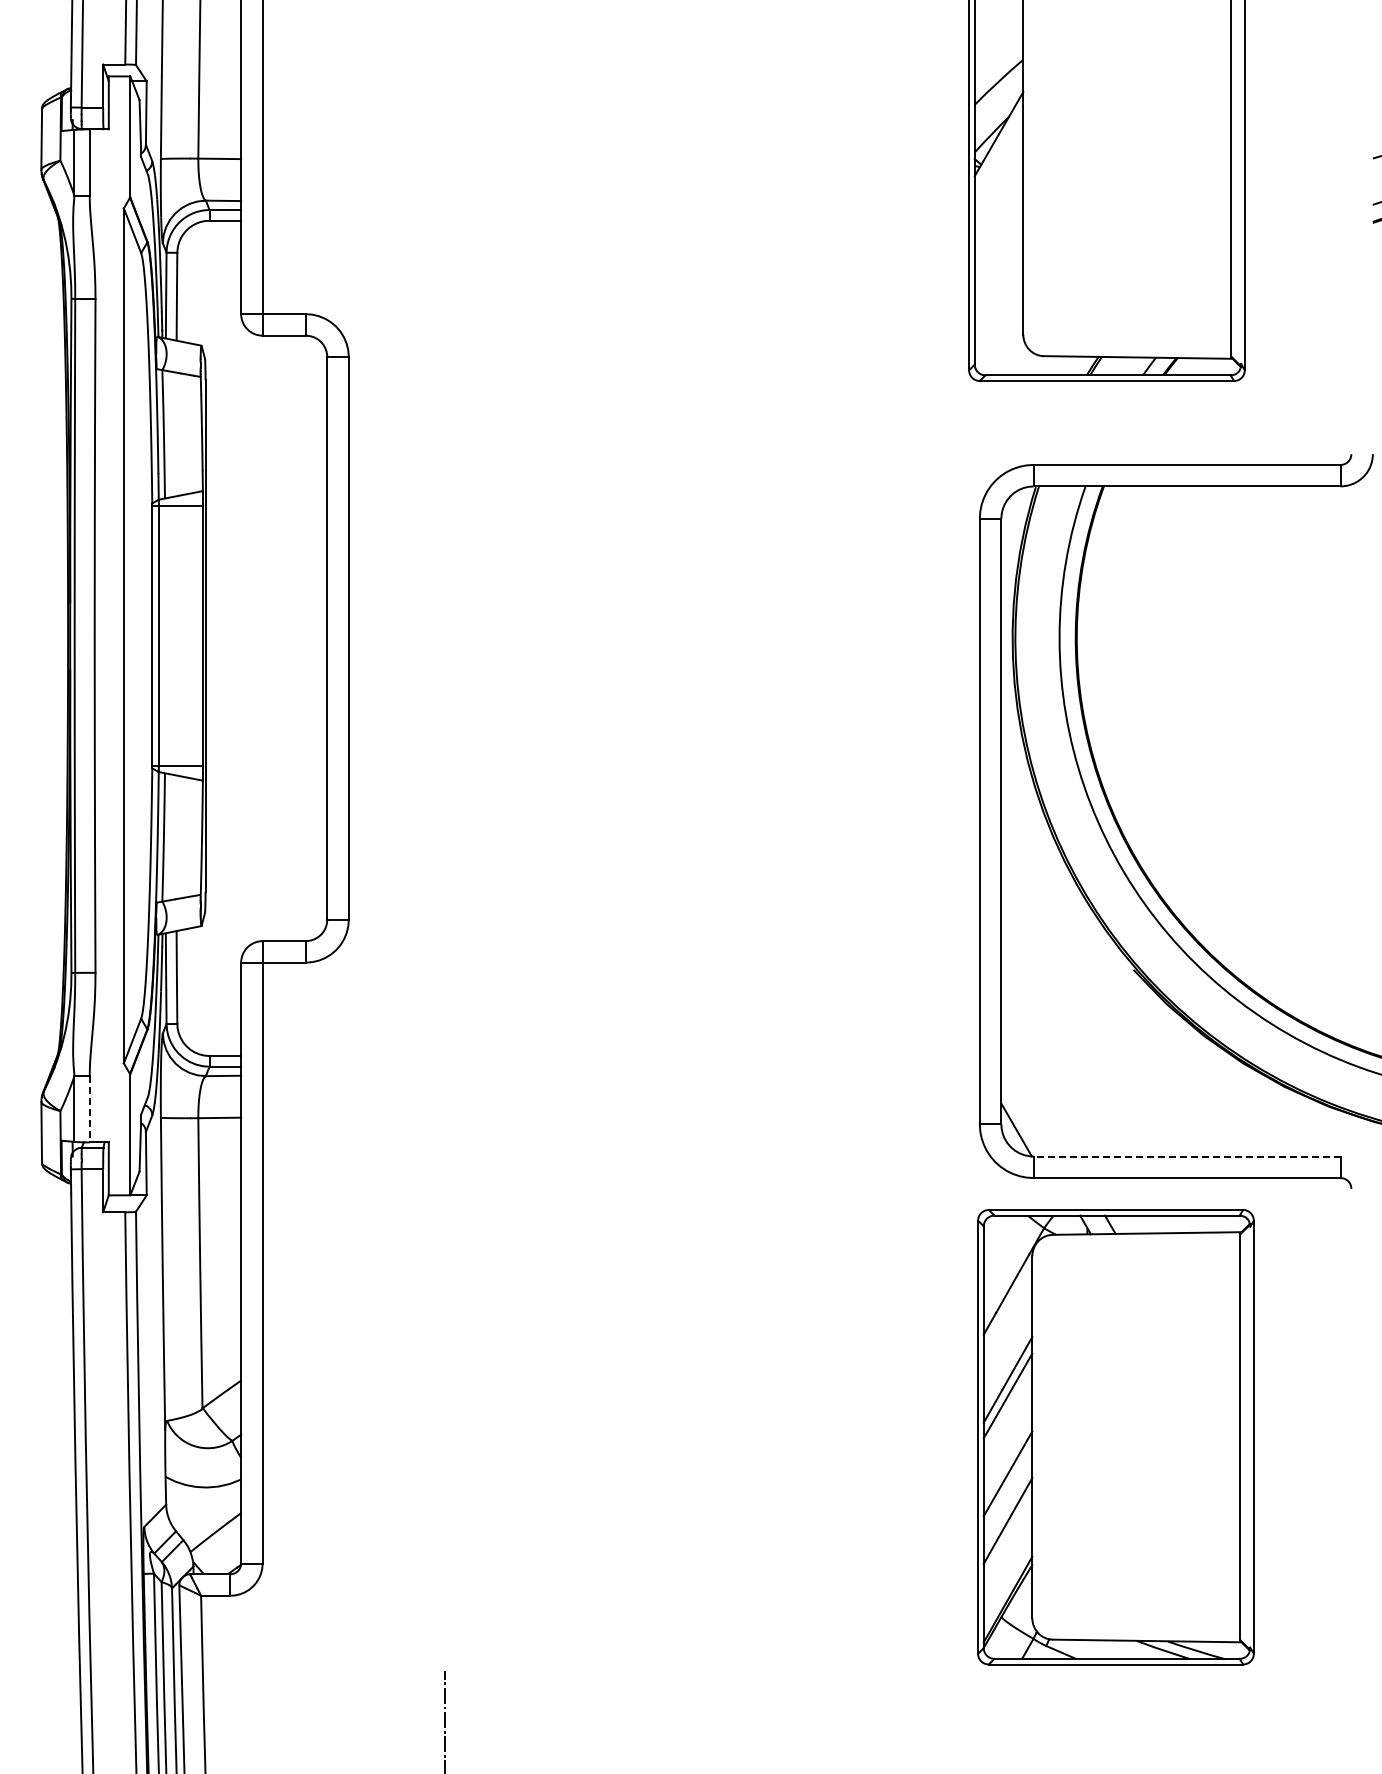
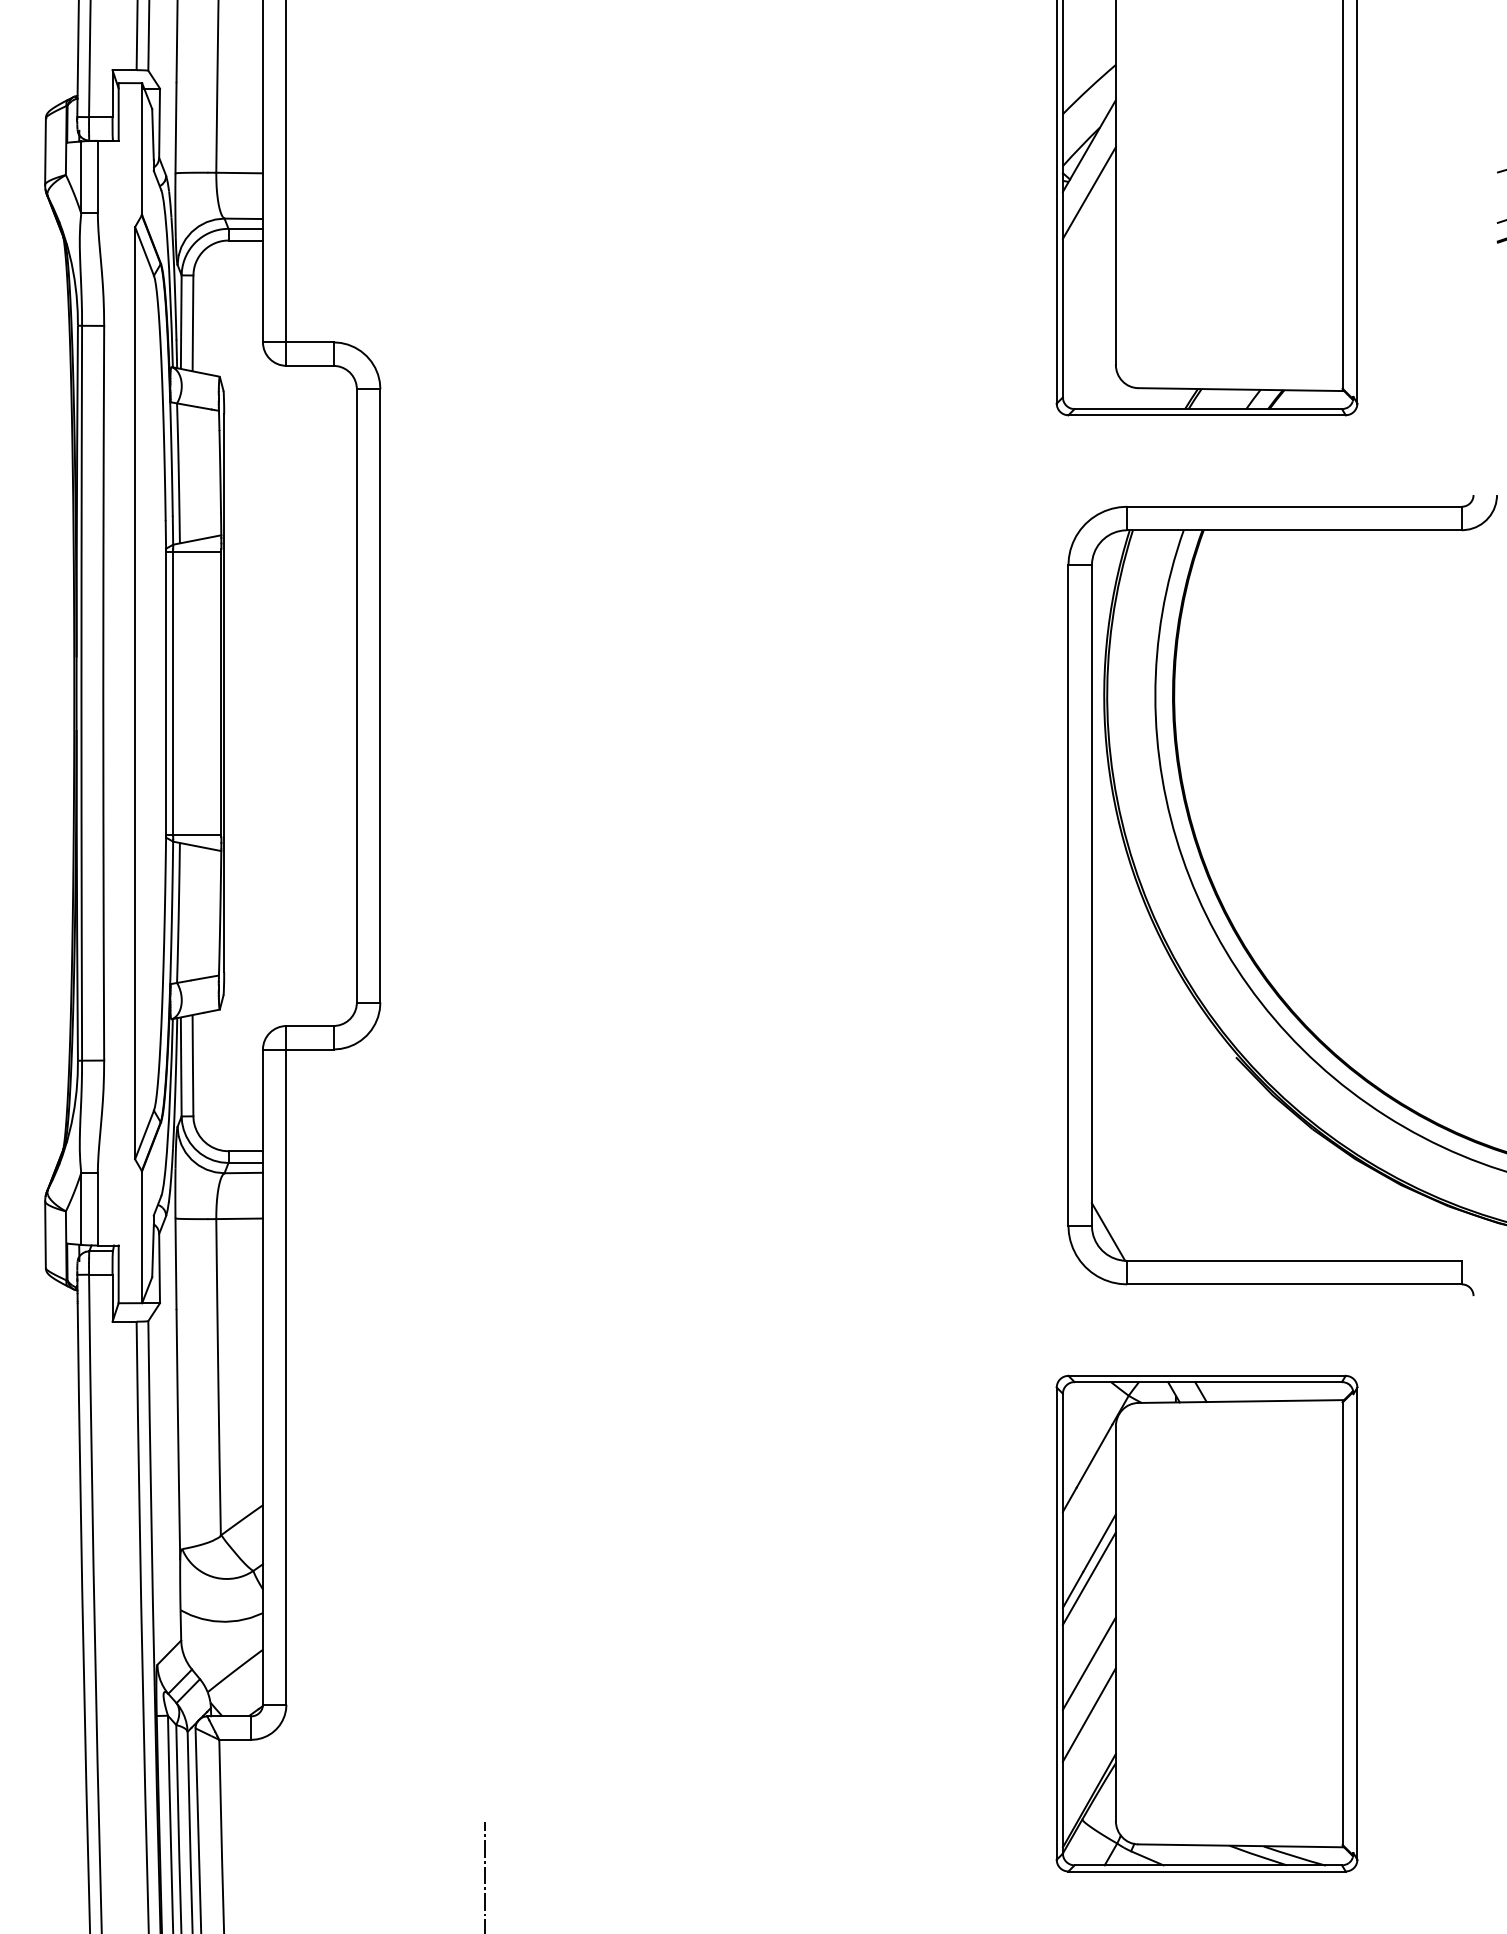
line: (998, 177) -> (1088, 193), added
line: (89, 1109) -> (97, 1209), dashed -> solid
line: (1187, 1156) -> (1294, 1260), dashed -> solid
part: (1115, 1437) -> (1206, 1623), moved

